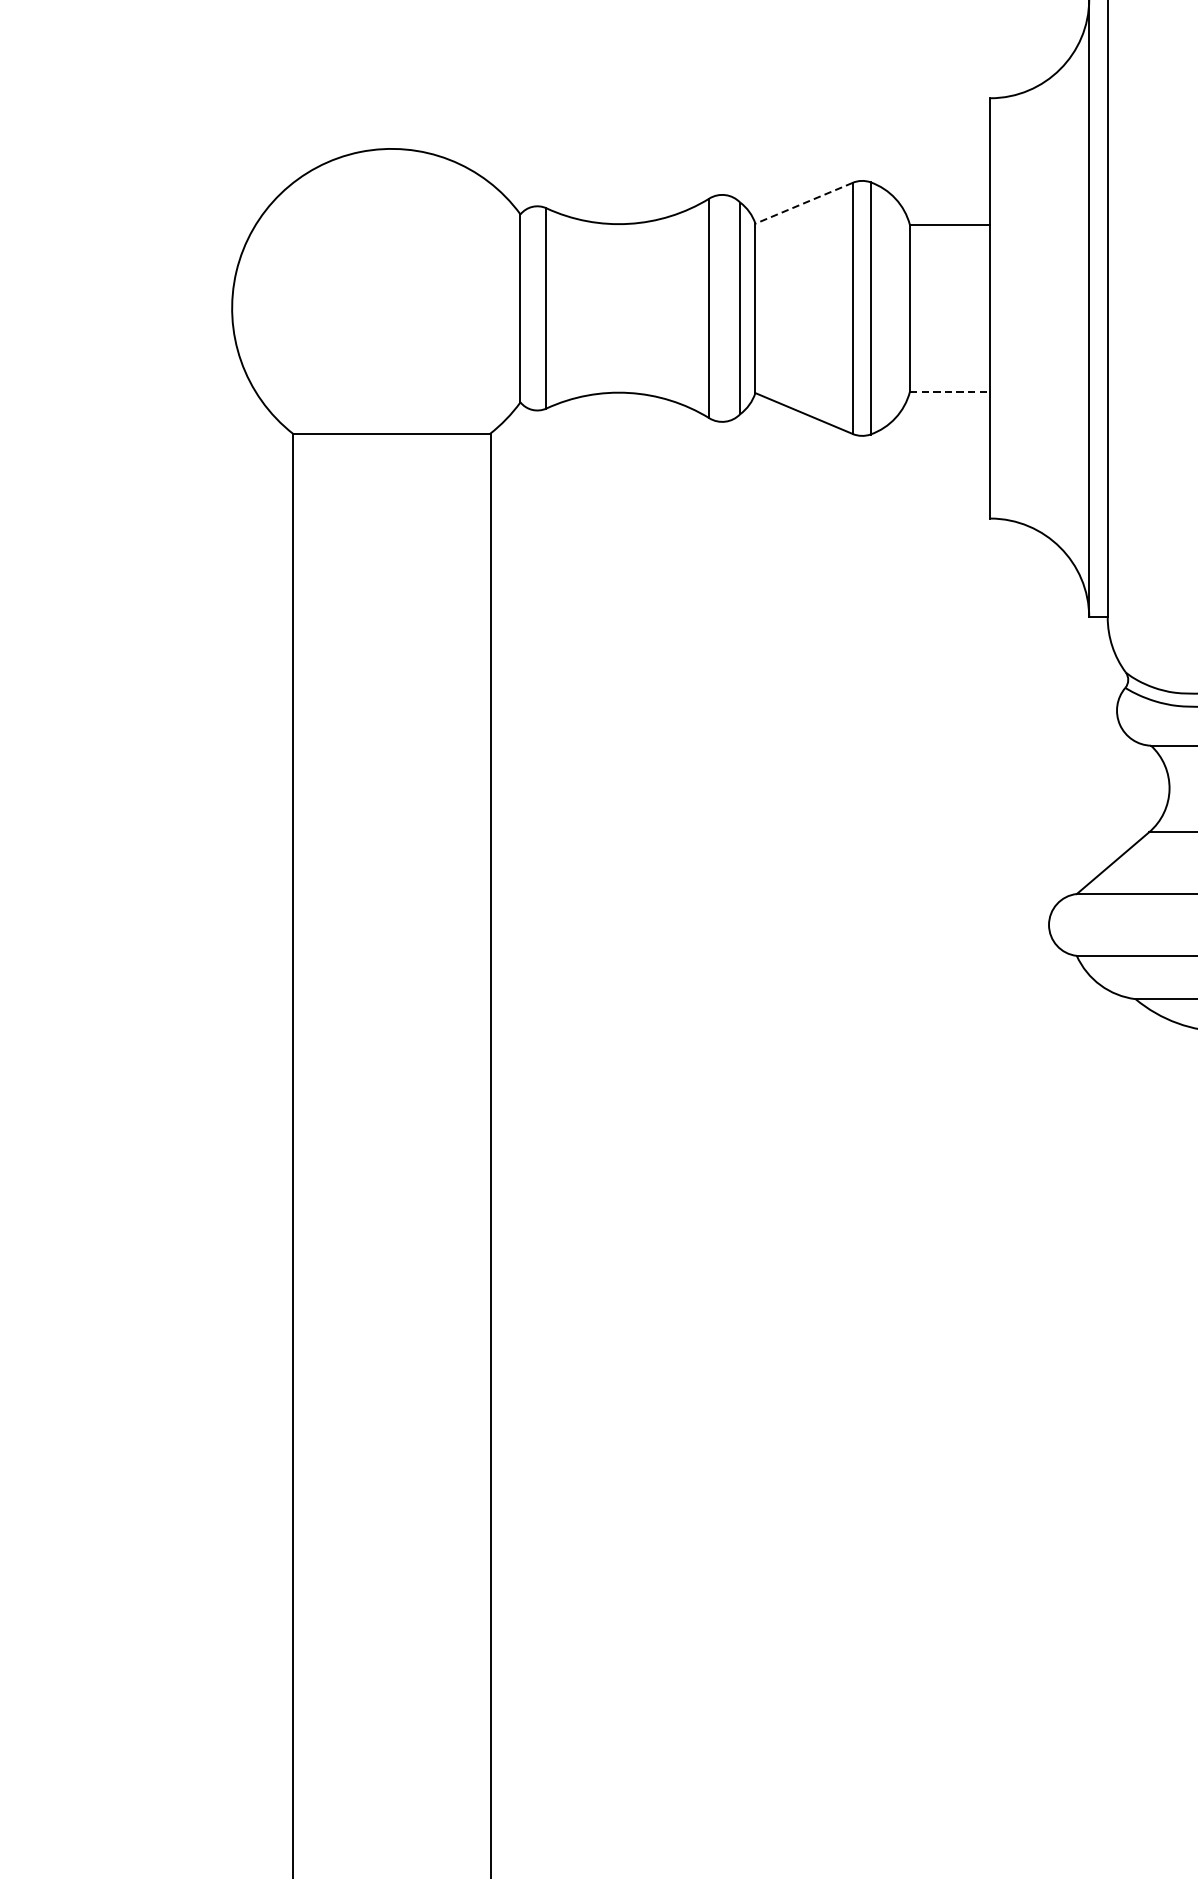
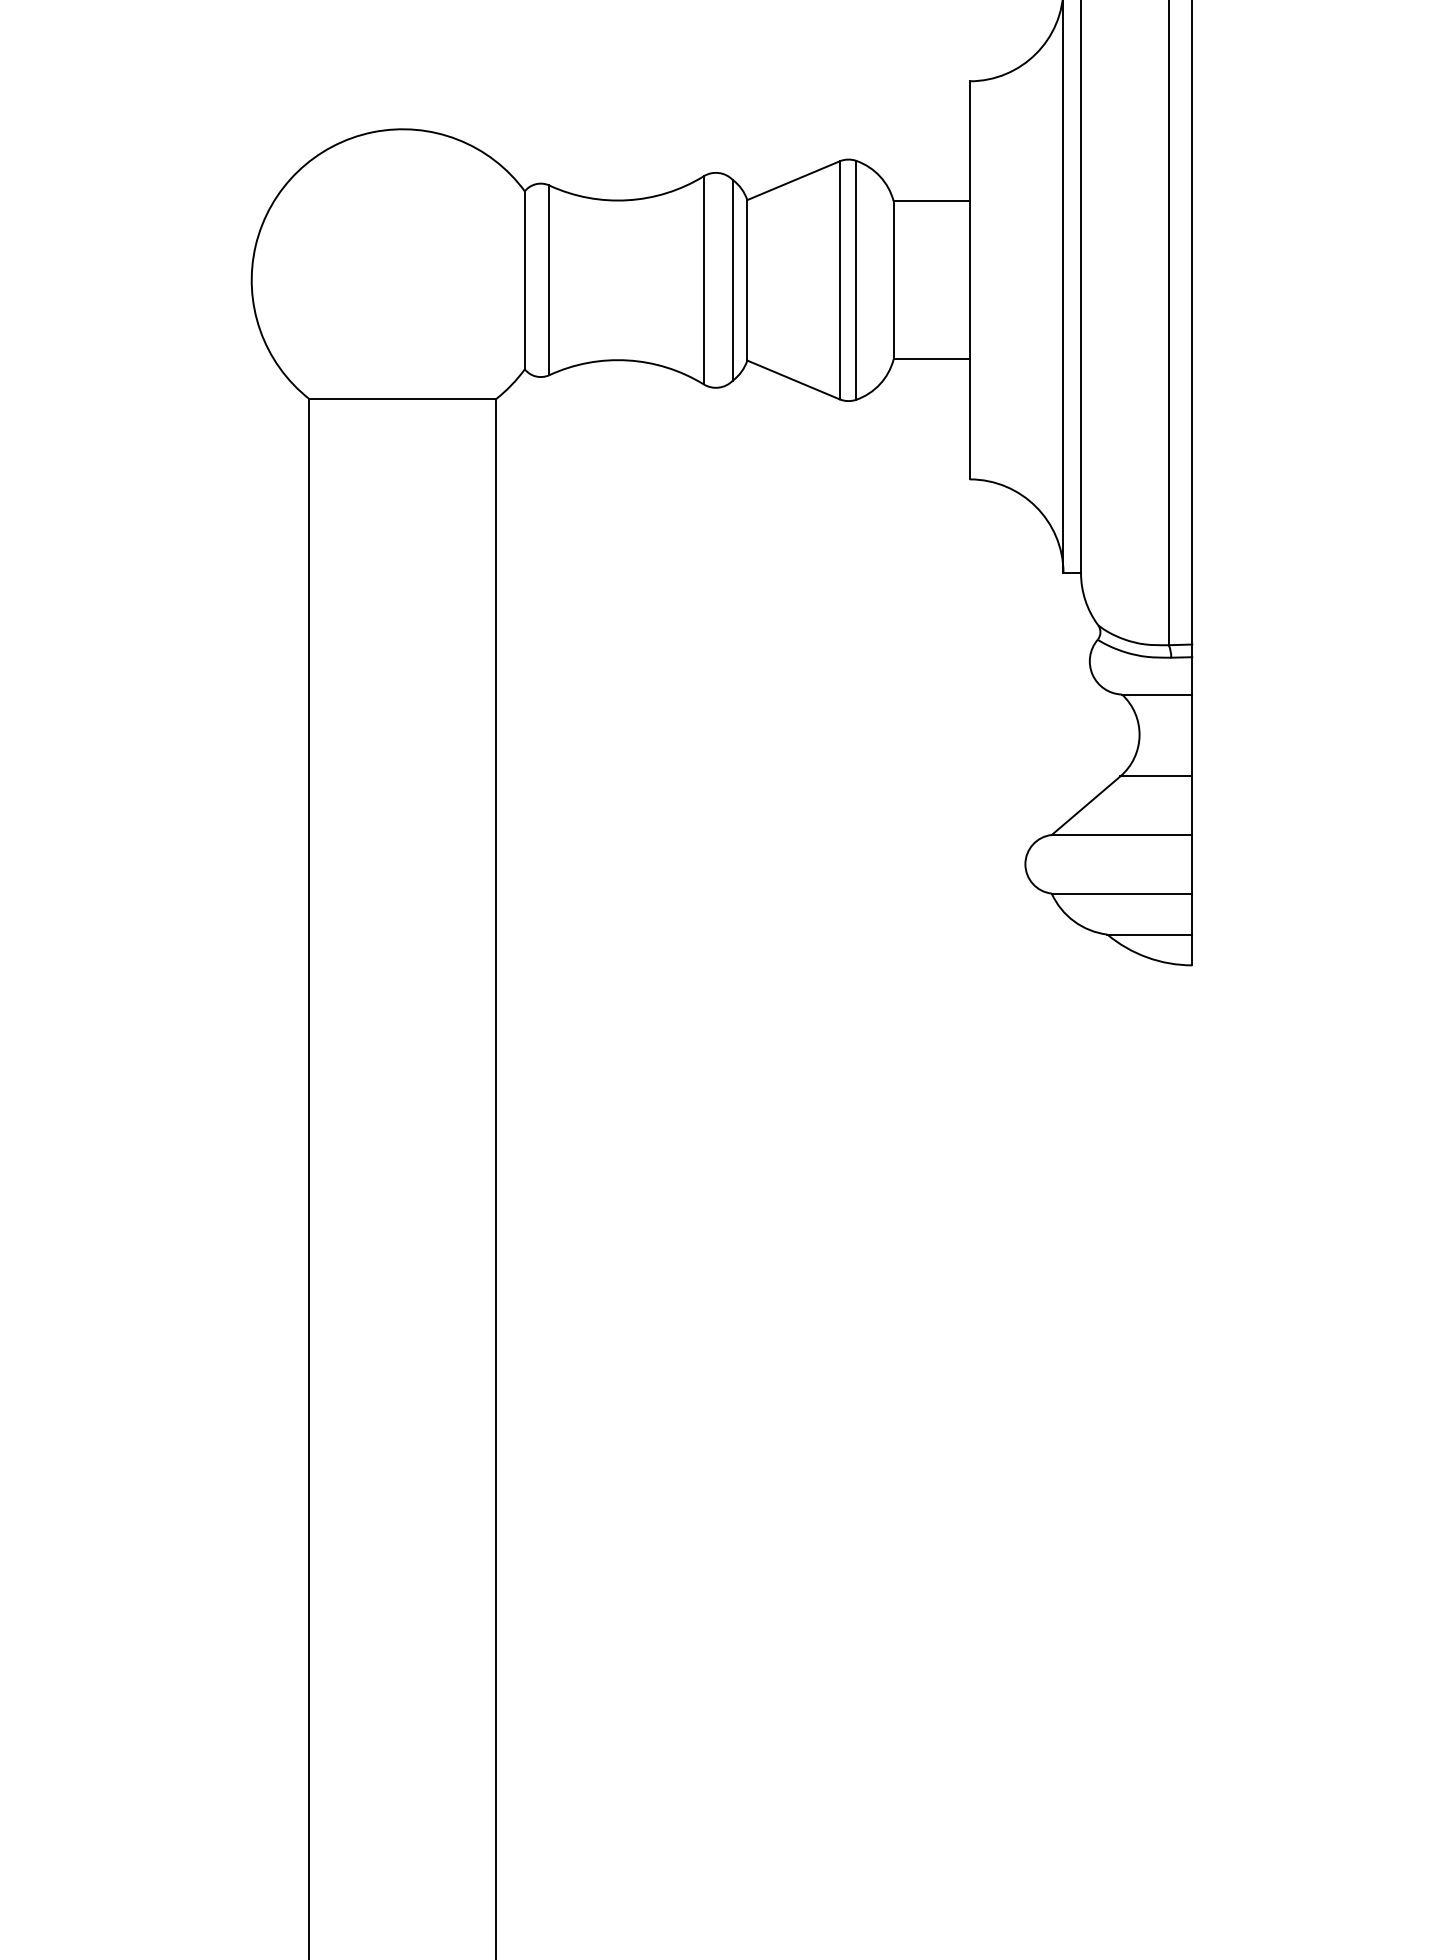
line: (803, 202) -> (792, 180), dashed -> solid
line: (950, 391) -> (932, 359), dashed -> solid

